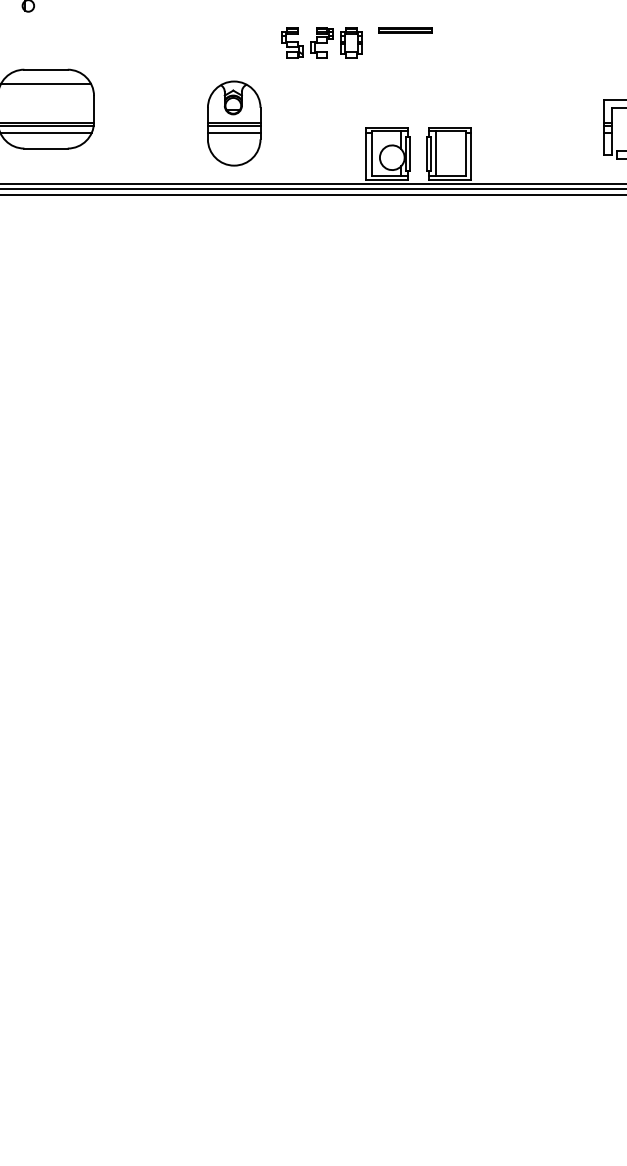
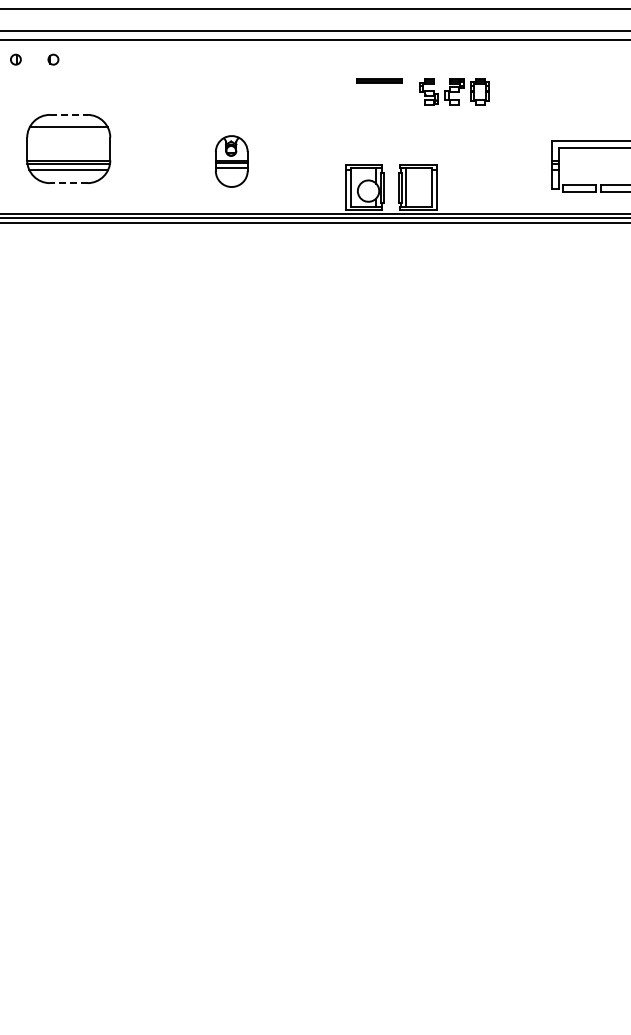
part: (321, 42) -> (454, 91), moved
line: (45, 69) -> (68, 114), solid -> dashed
part: (234, 123) -> (231, 161), size x0.7
line: (45, 148) -> (68, 183), solid -> dashed

